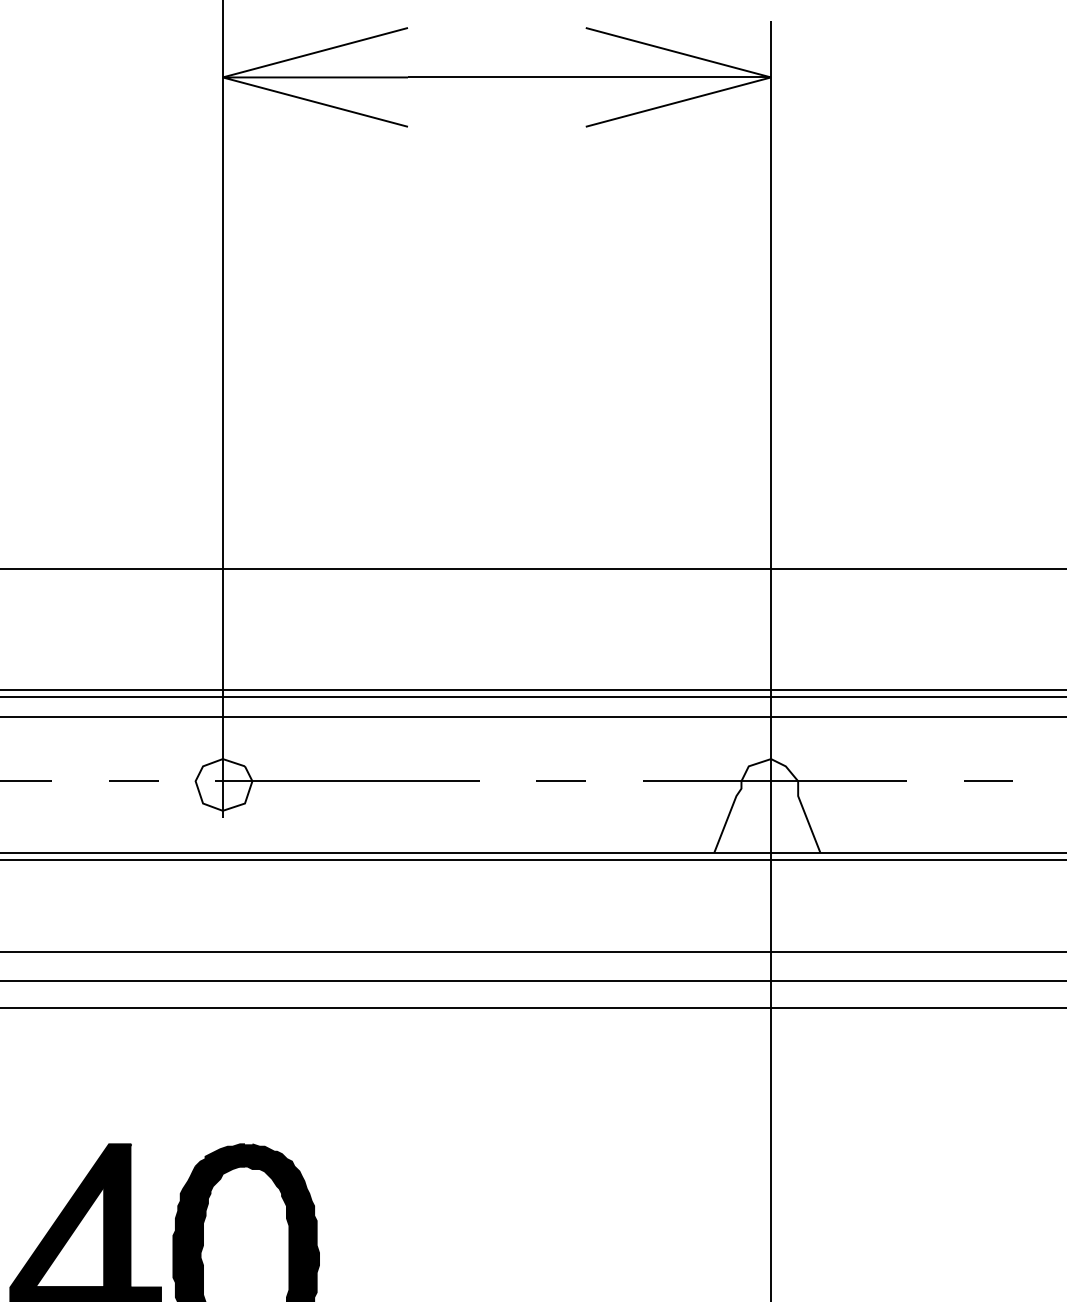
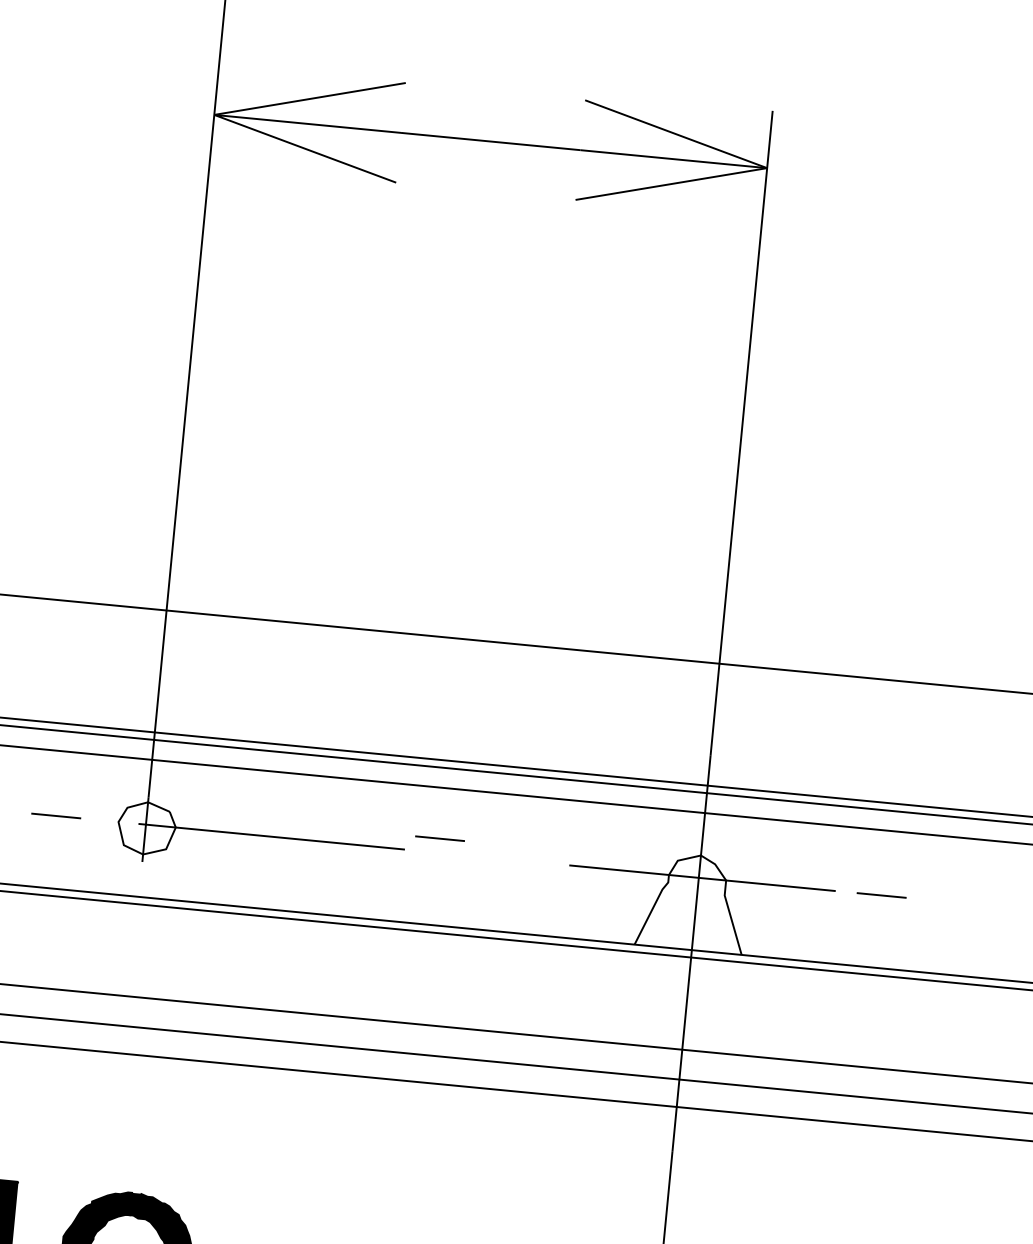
line: (560, 780) -> (439, 837), moved
line: (988, 780) -> (881, 894), moved

